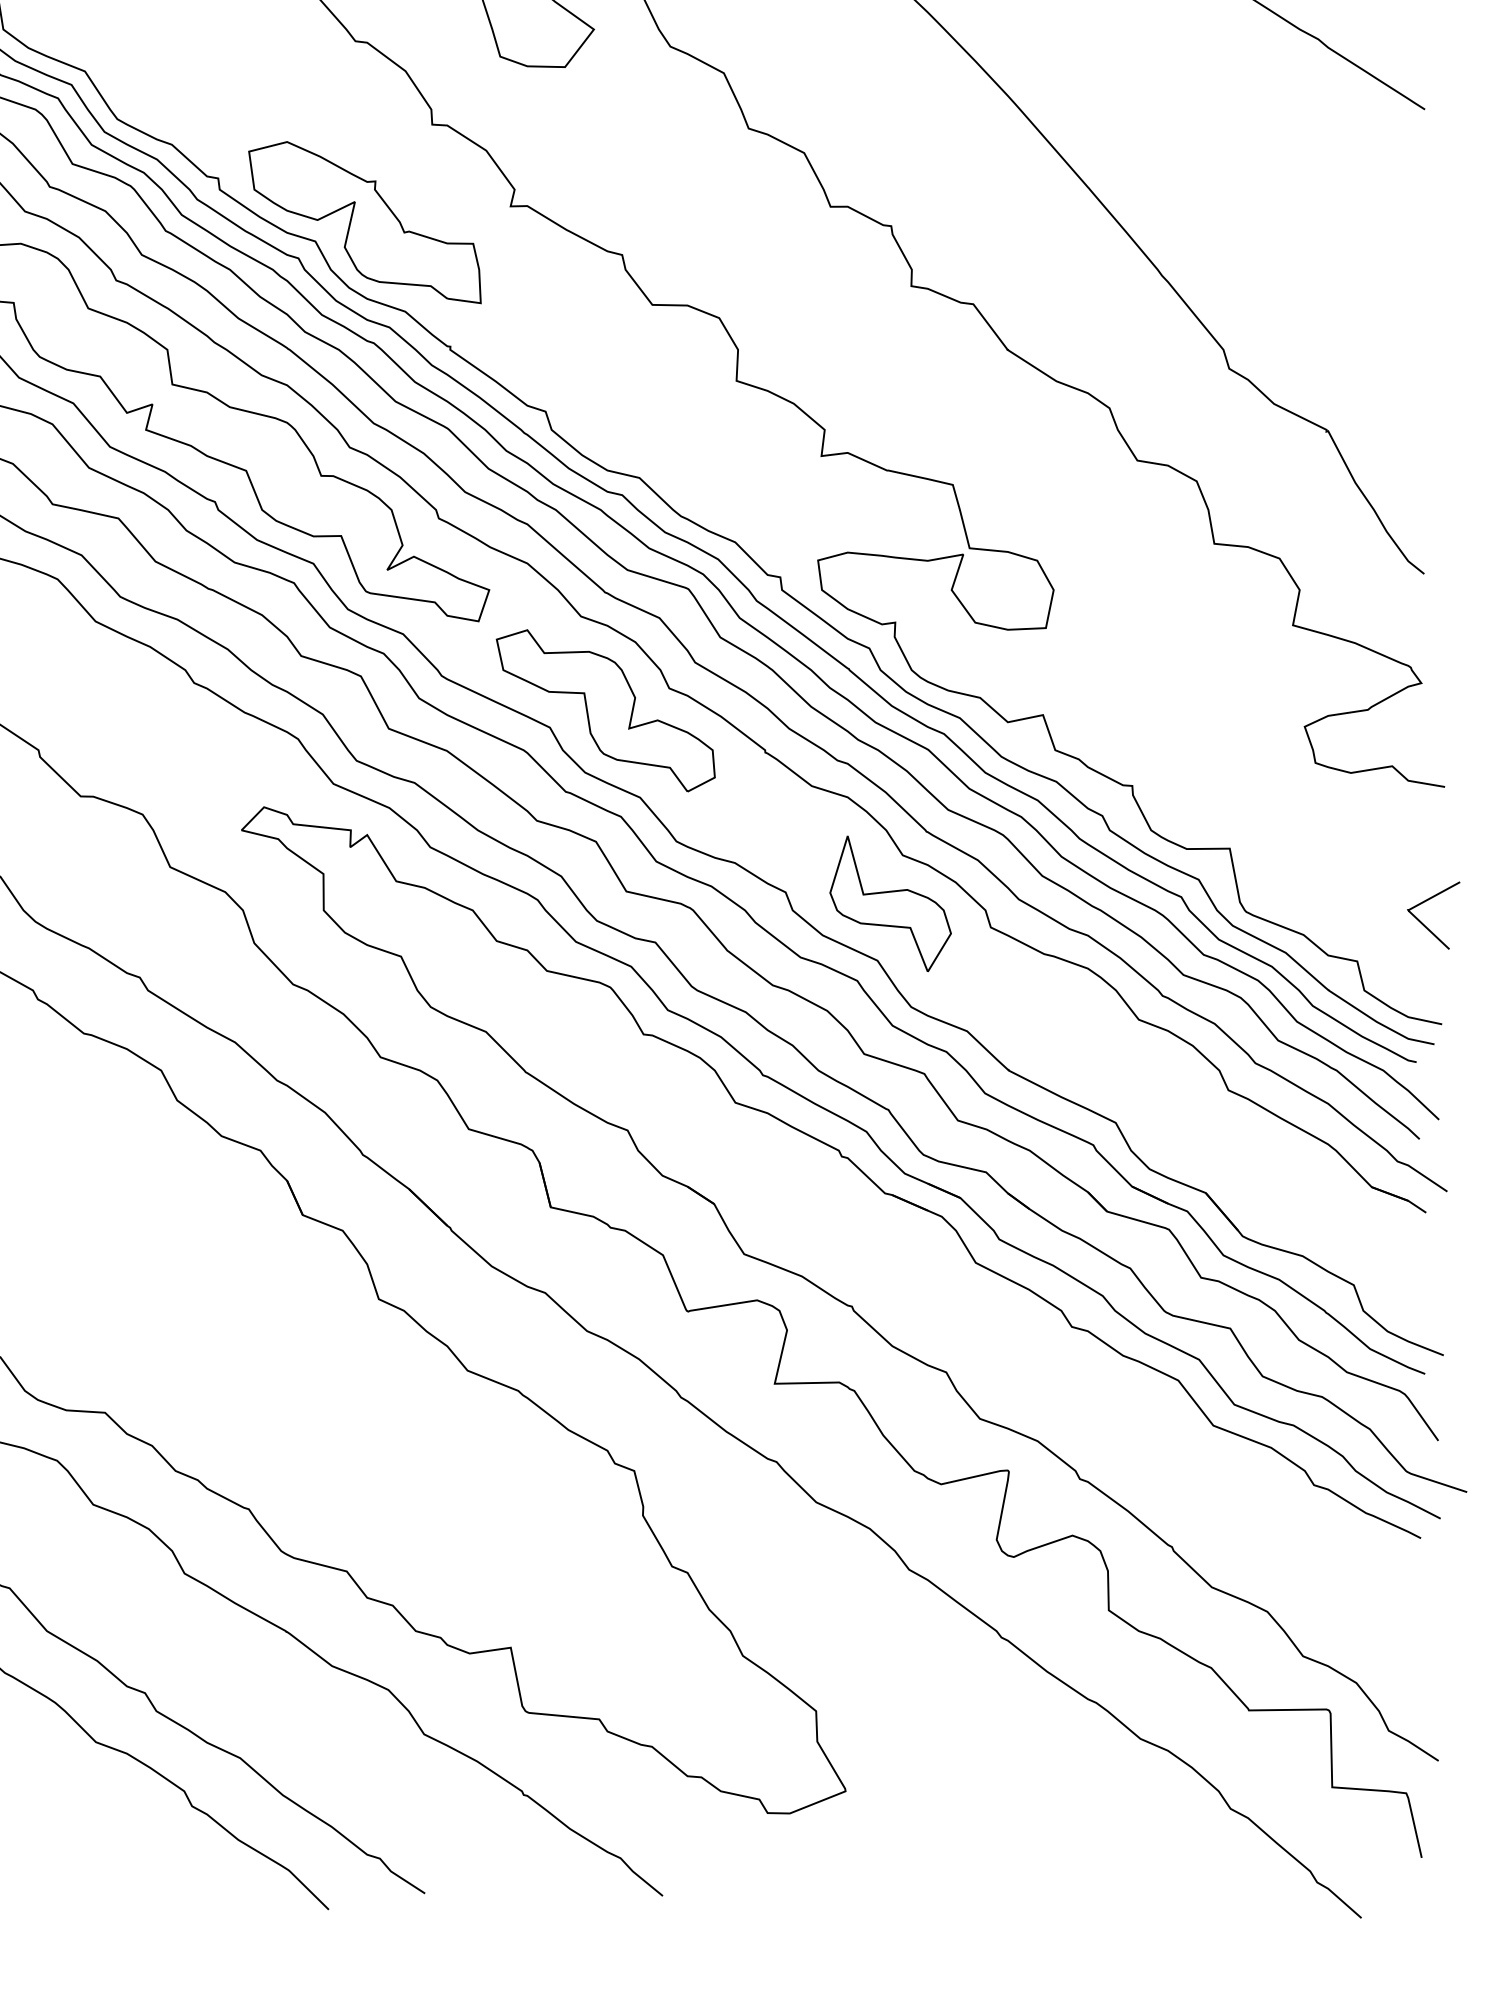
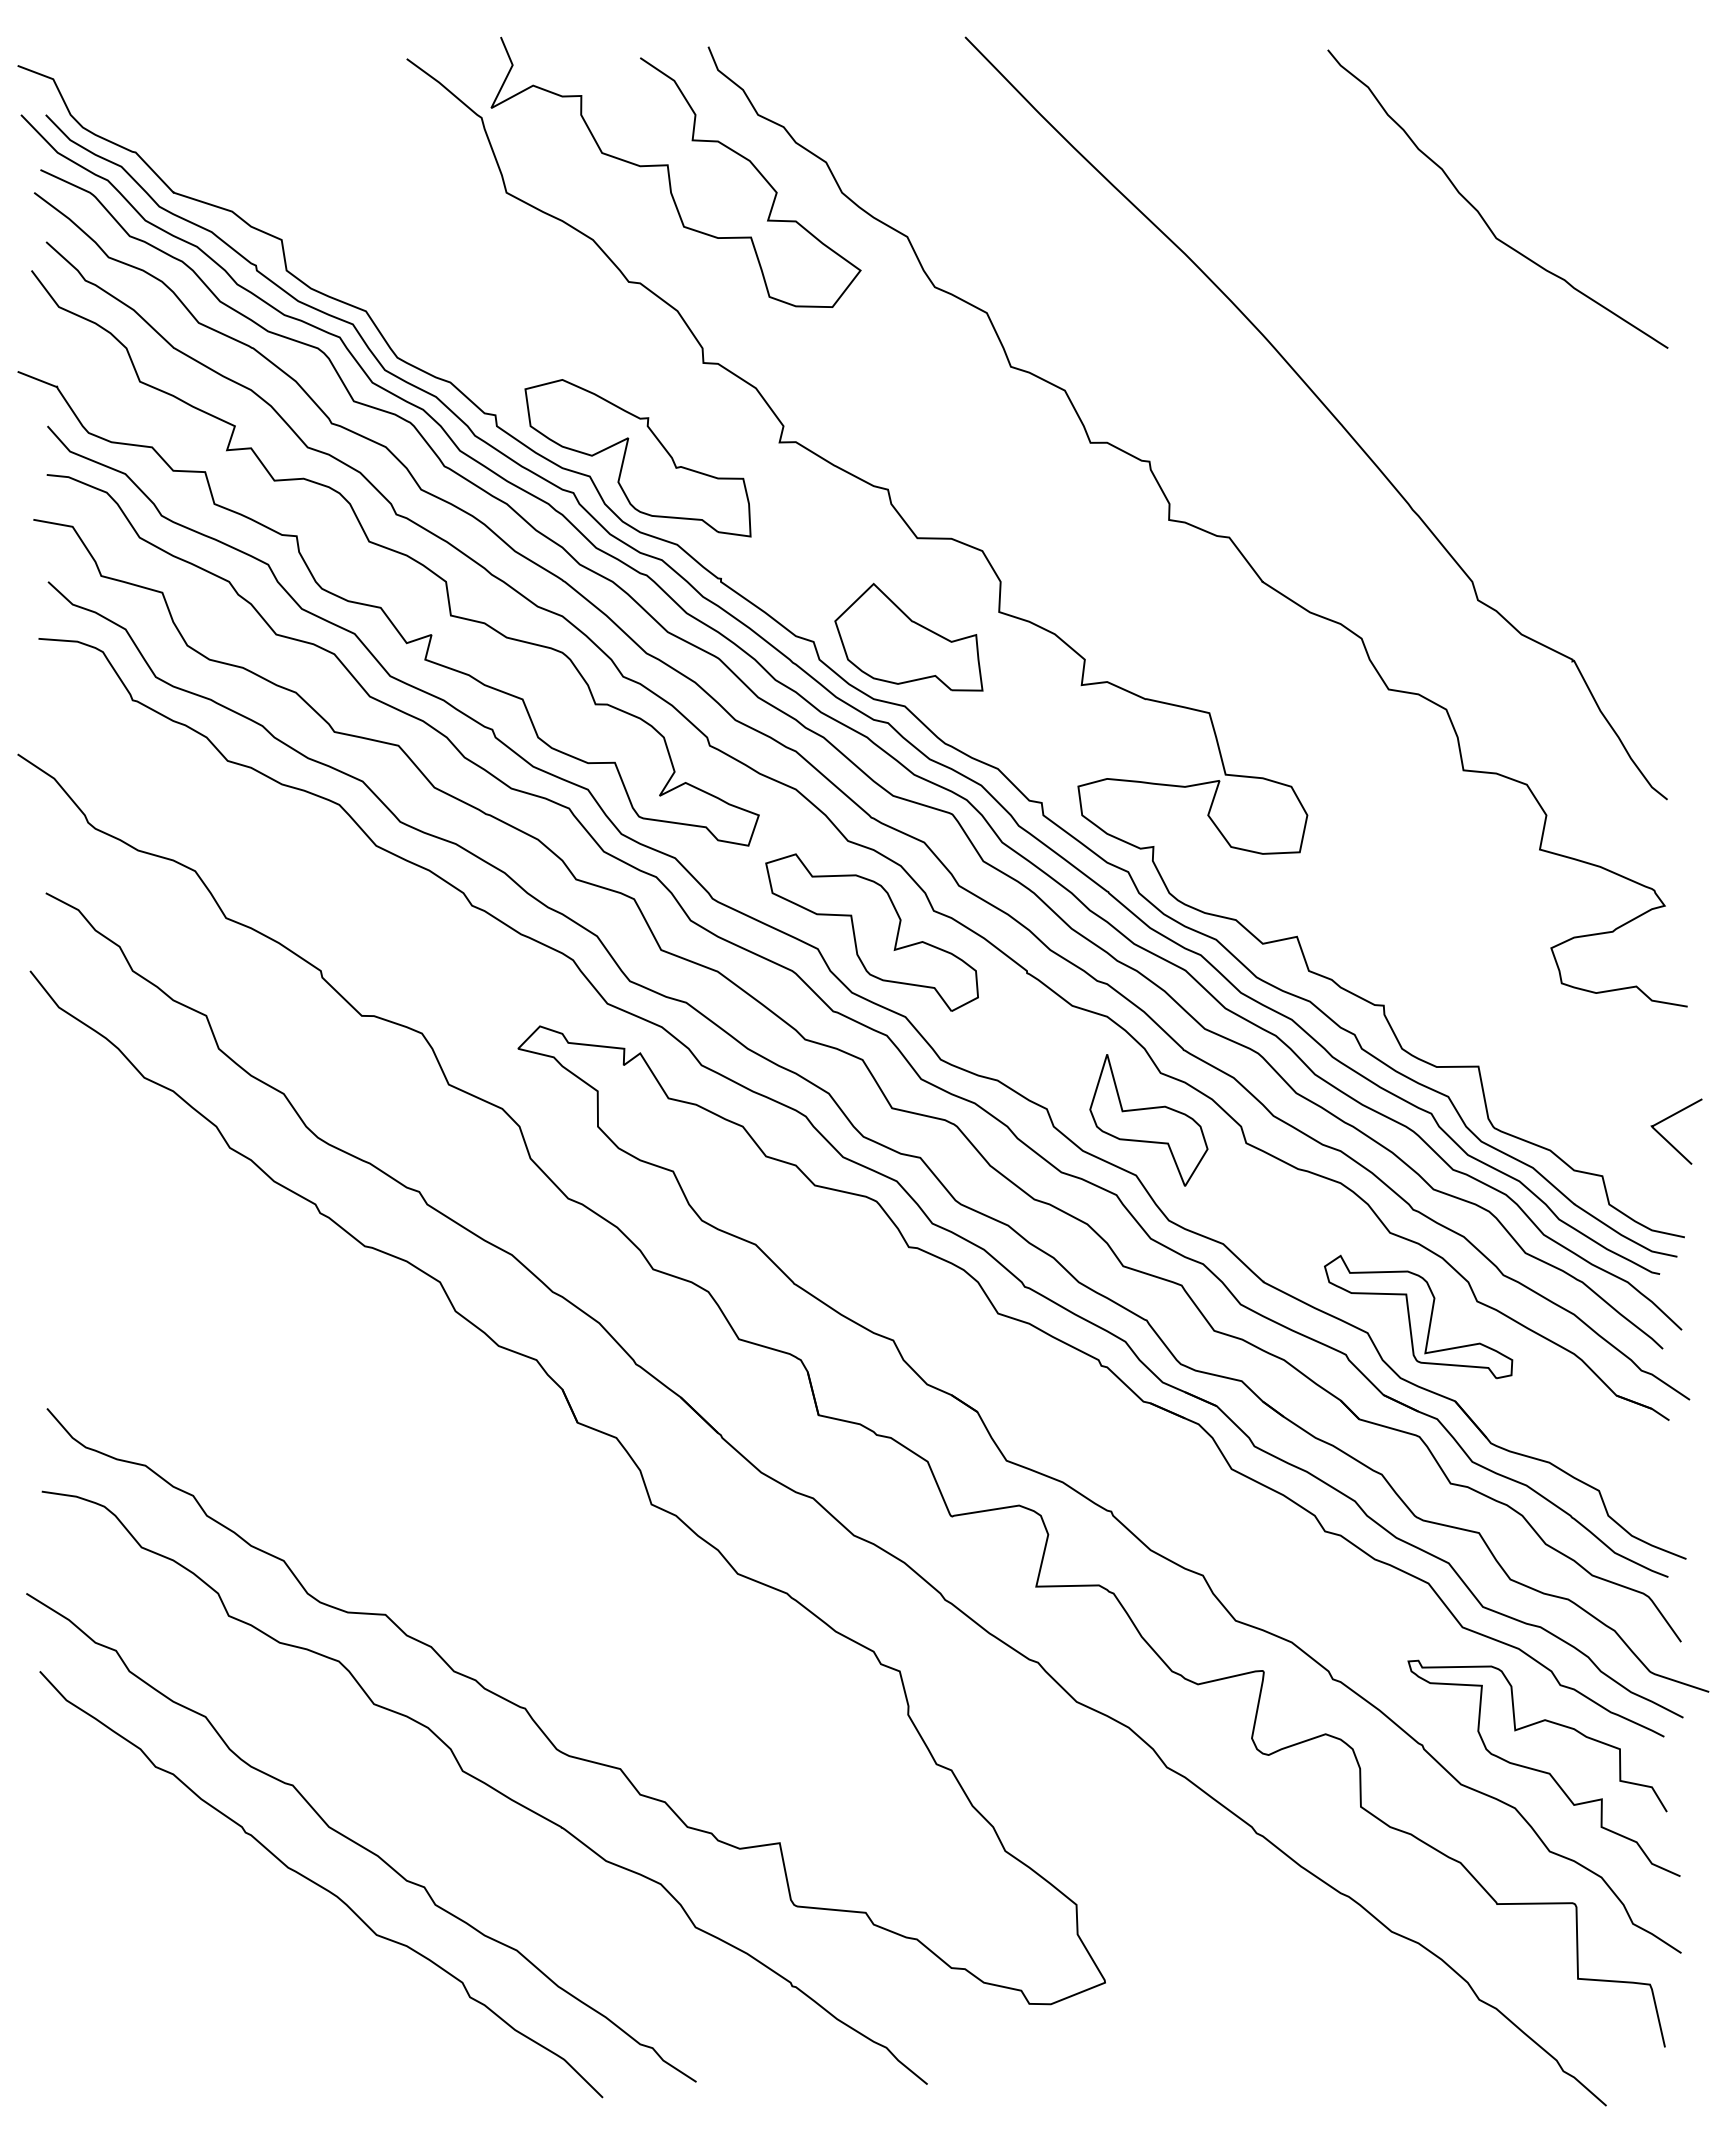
part: (643, 406) -> (908, 636), added
part: (1168, 1105) -> (1418, 1316), added
curve: (1295, 1572) -> (1542, 1770), added

